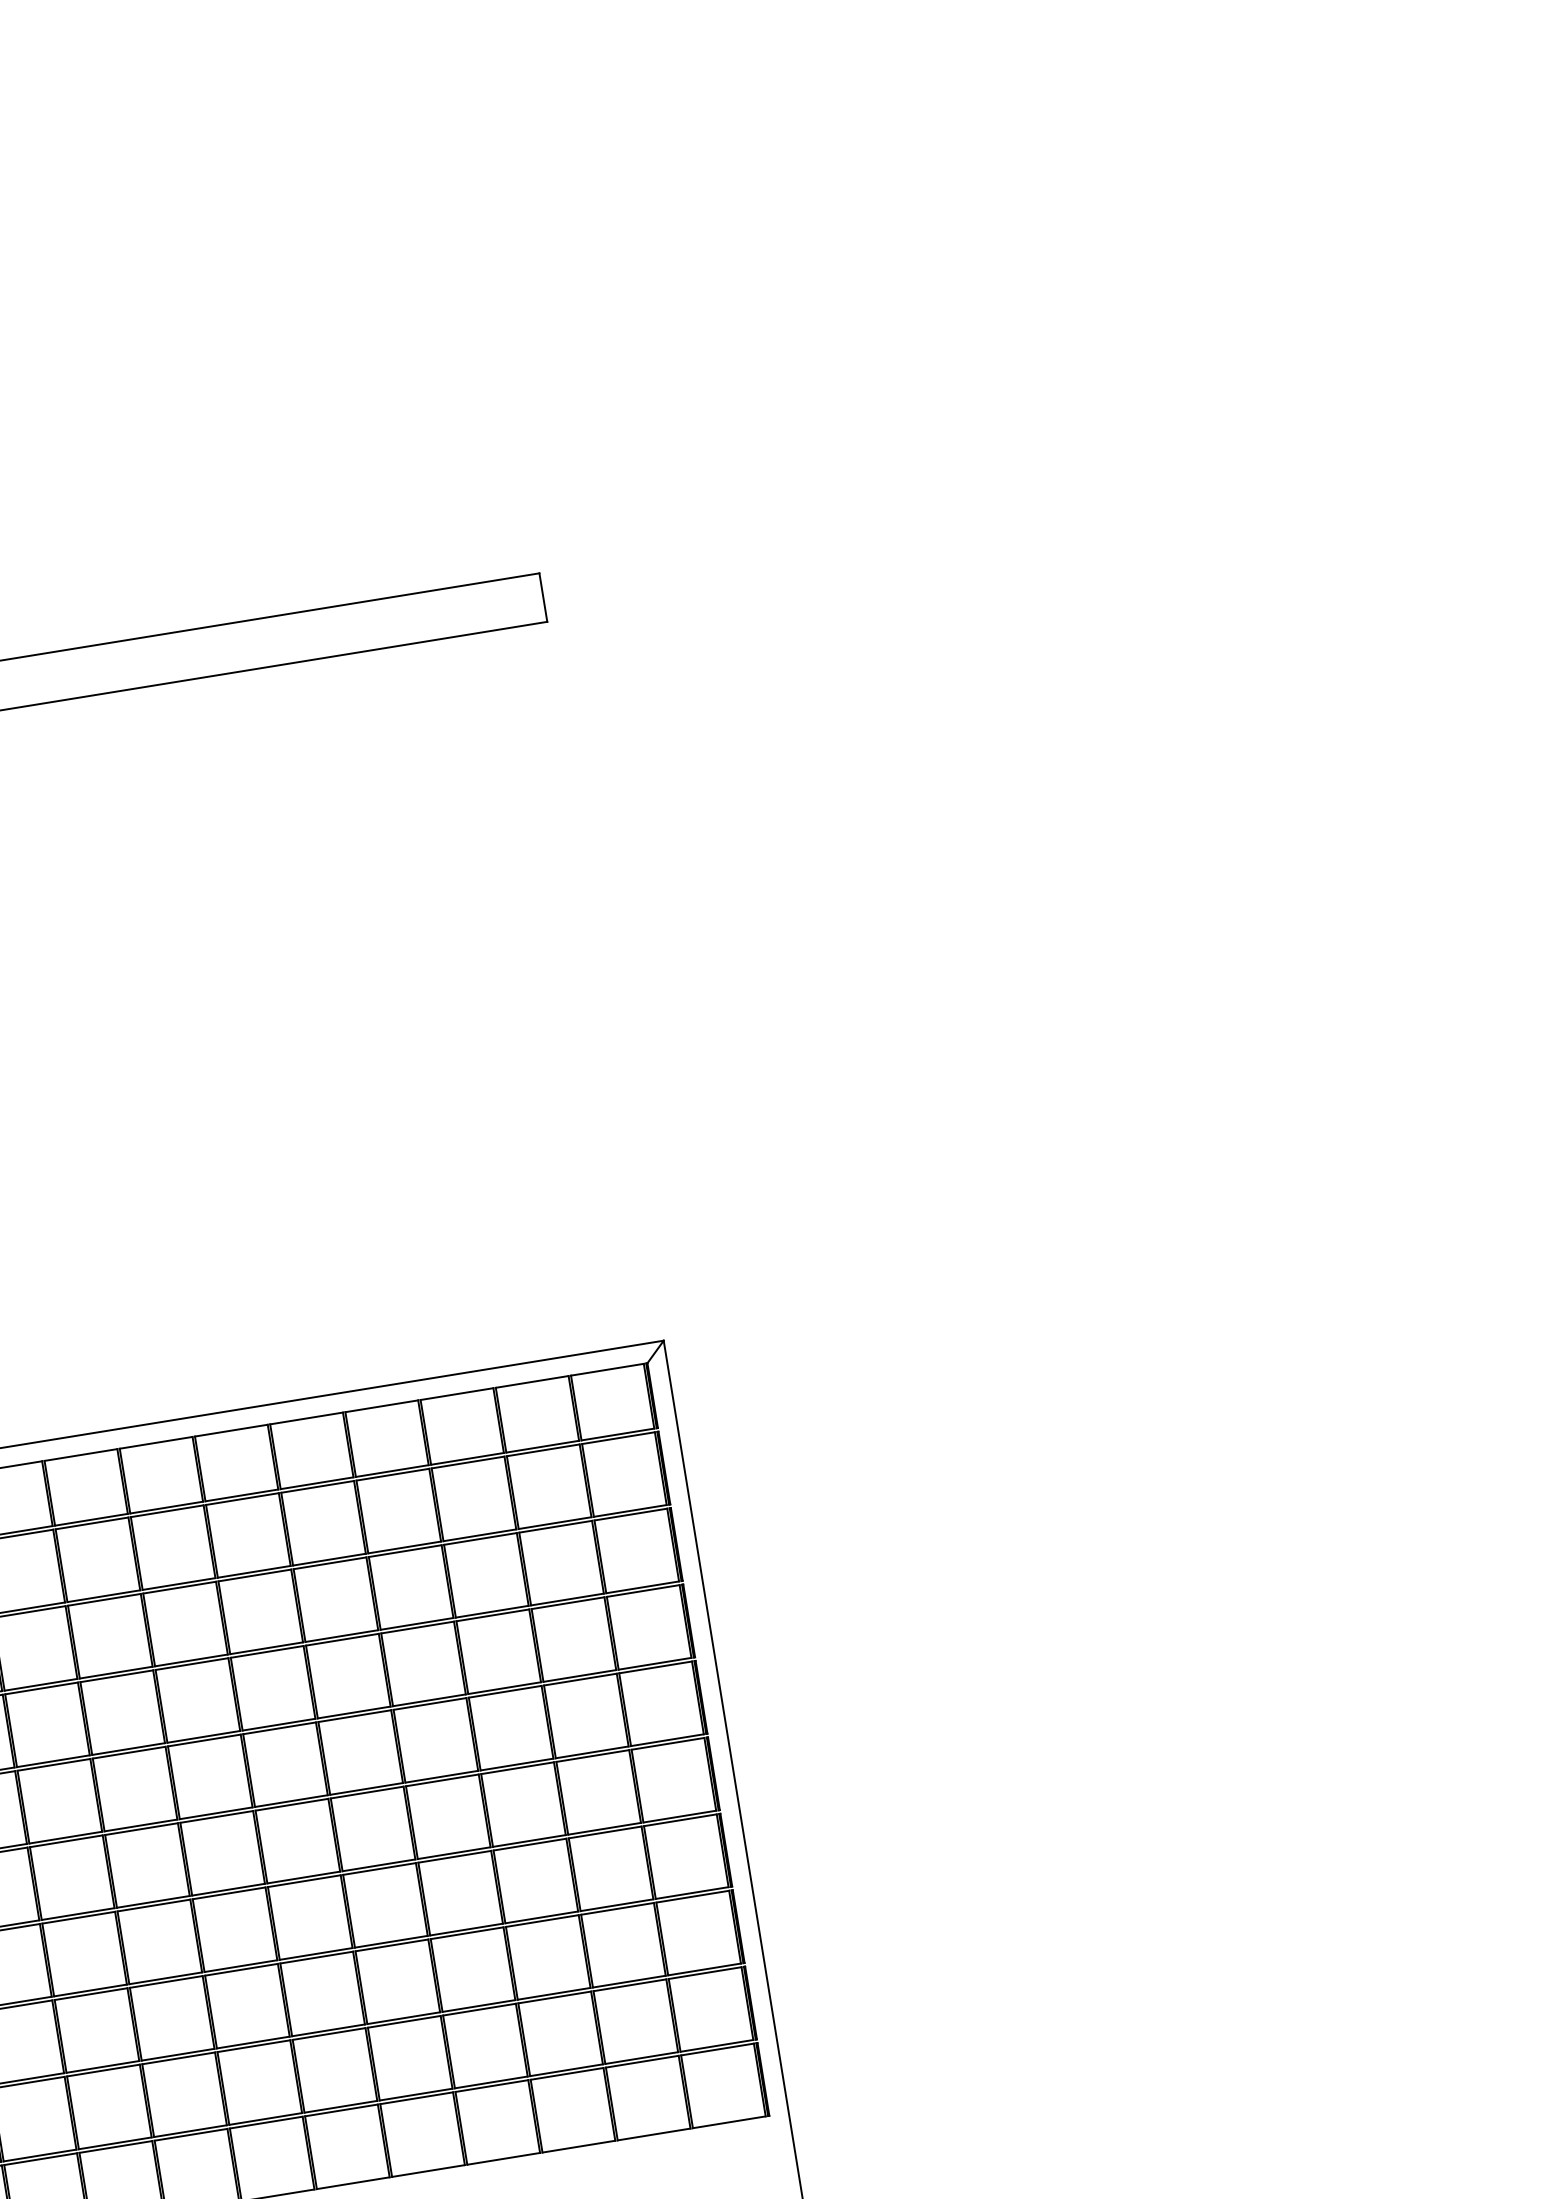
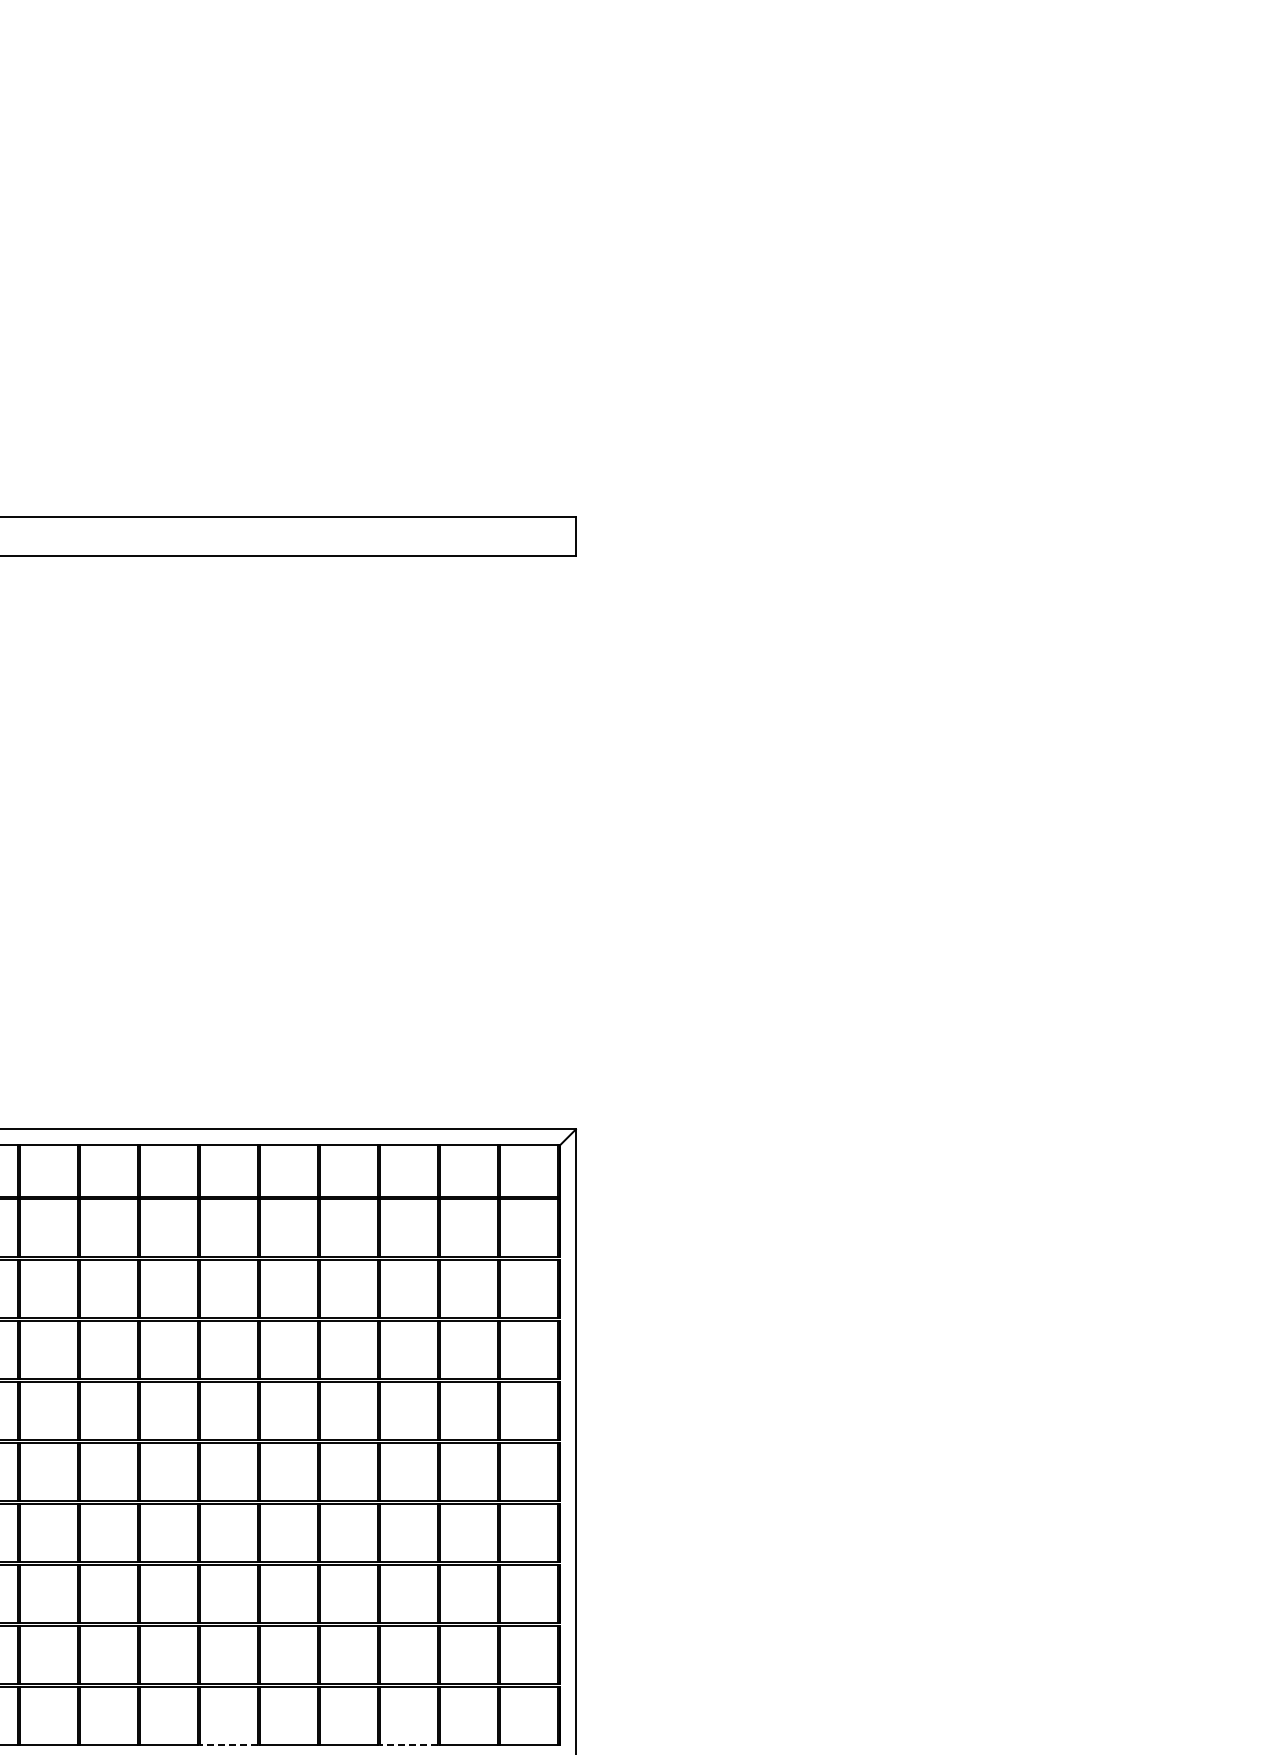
line: (578, 2147) -> (408, 1745), solid -> dashed
line: (353, 2183) -> (228, 1745), solid -> dashed

